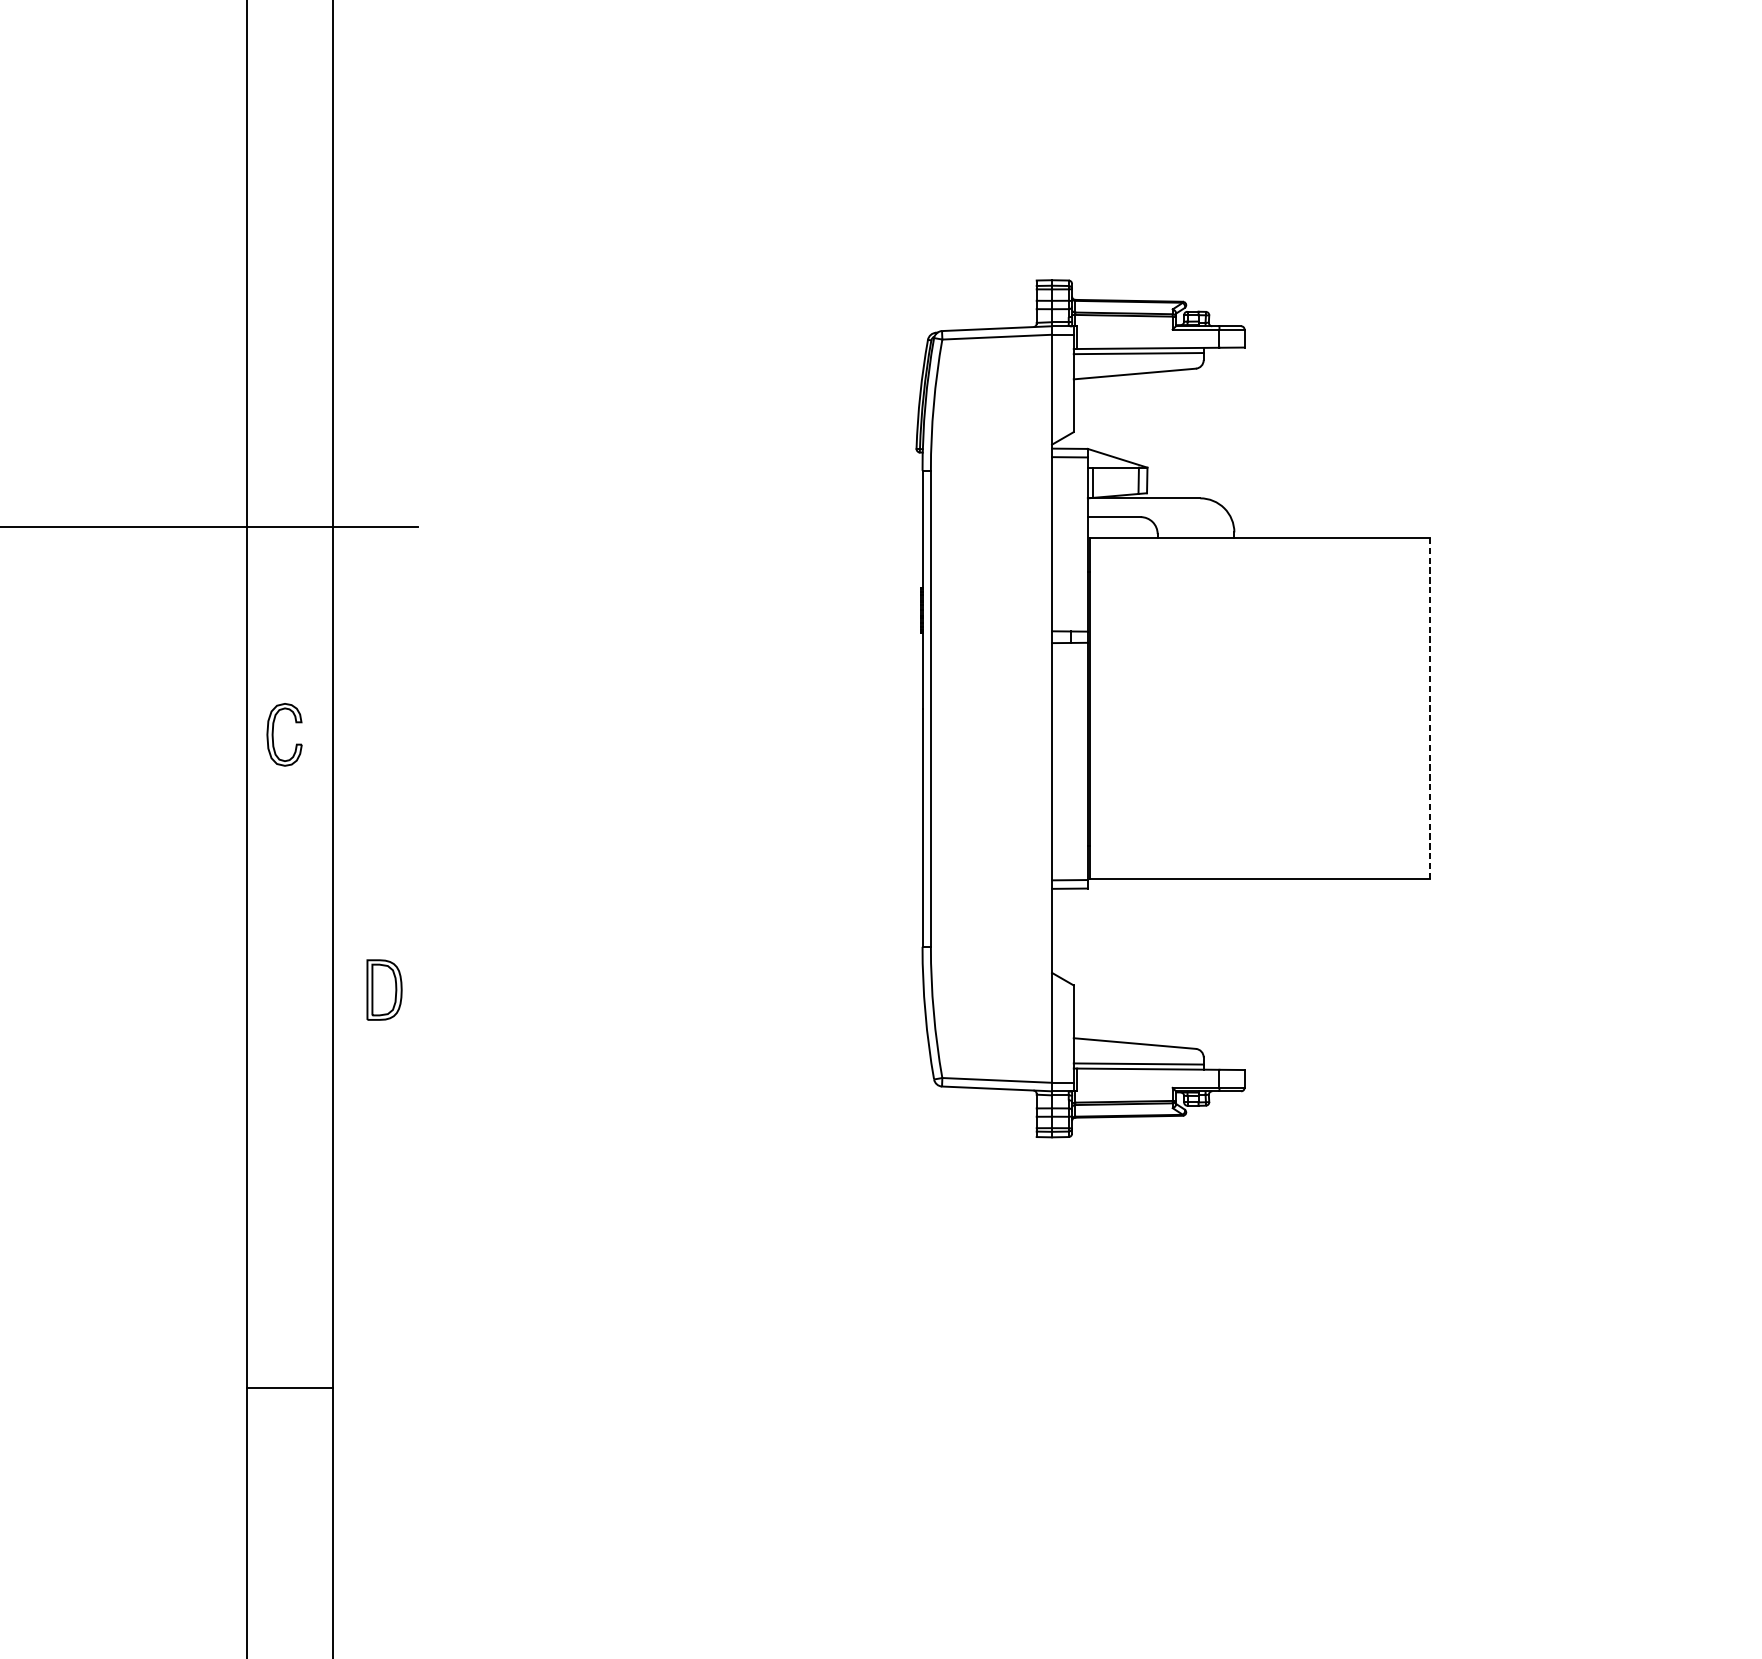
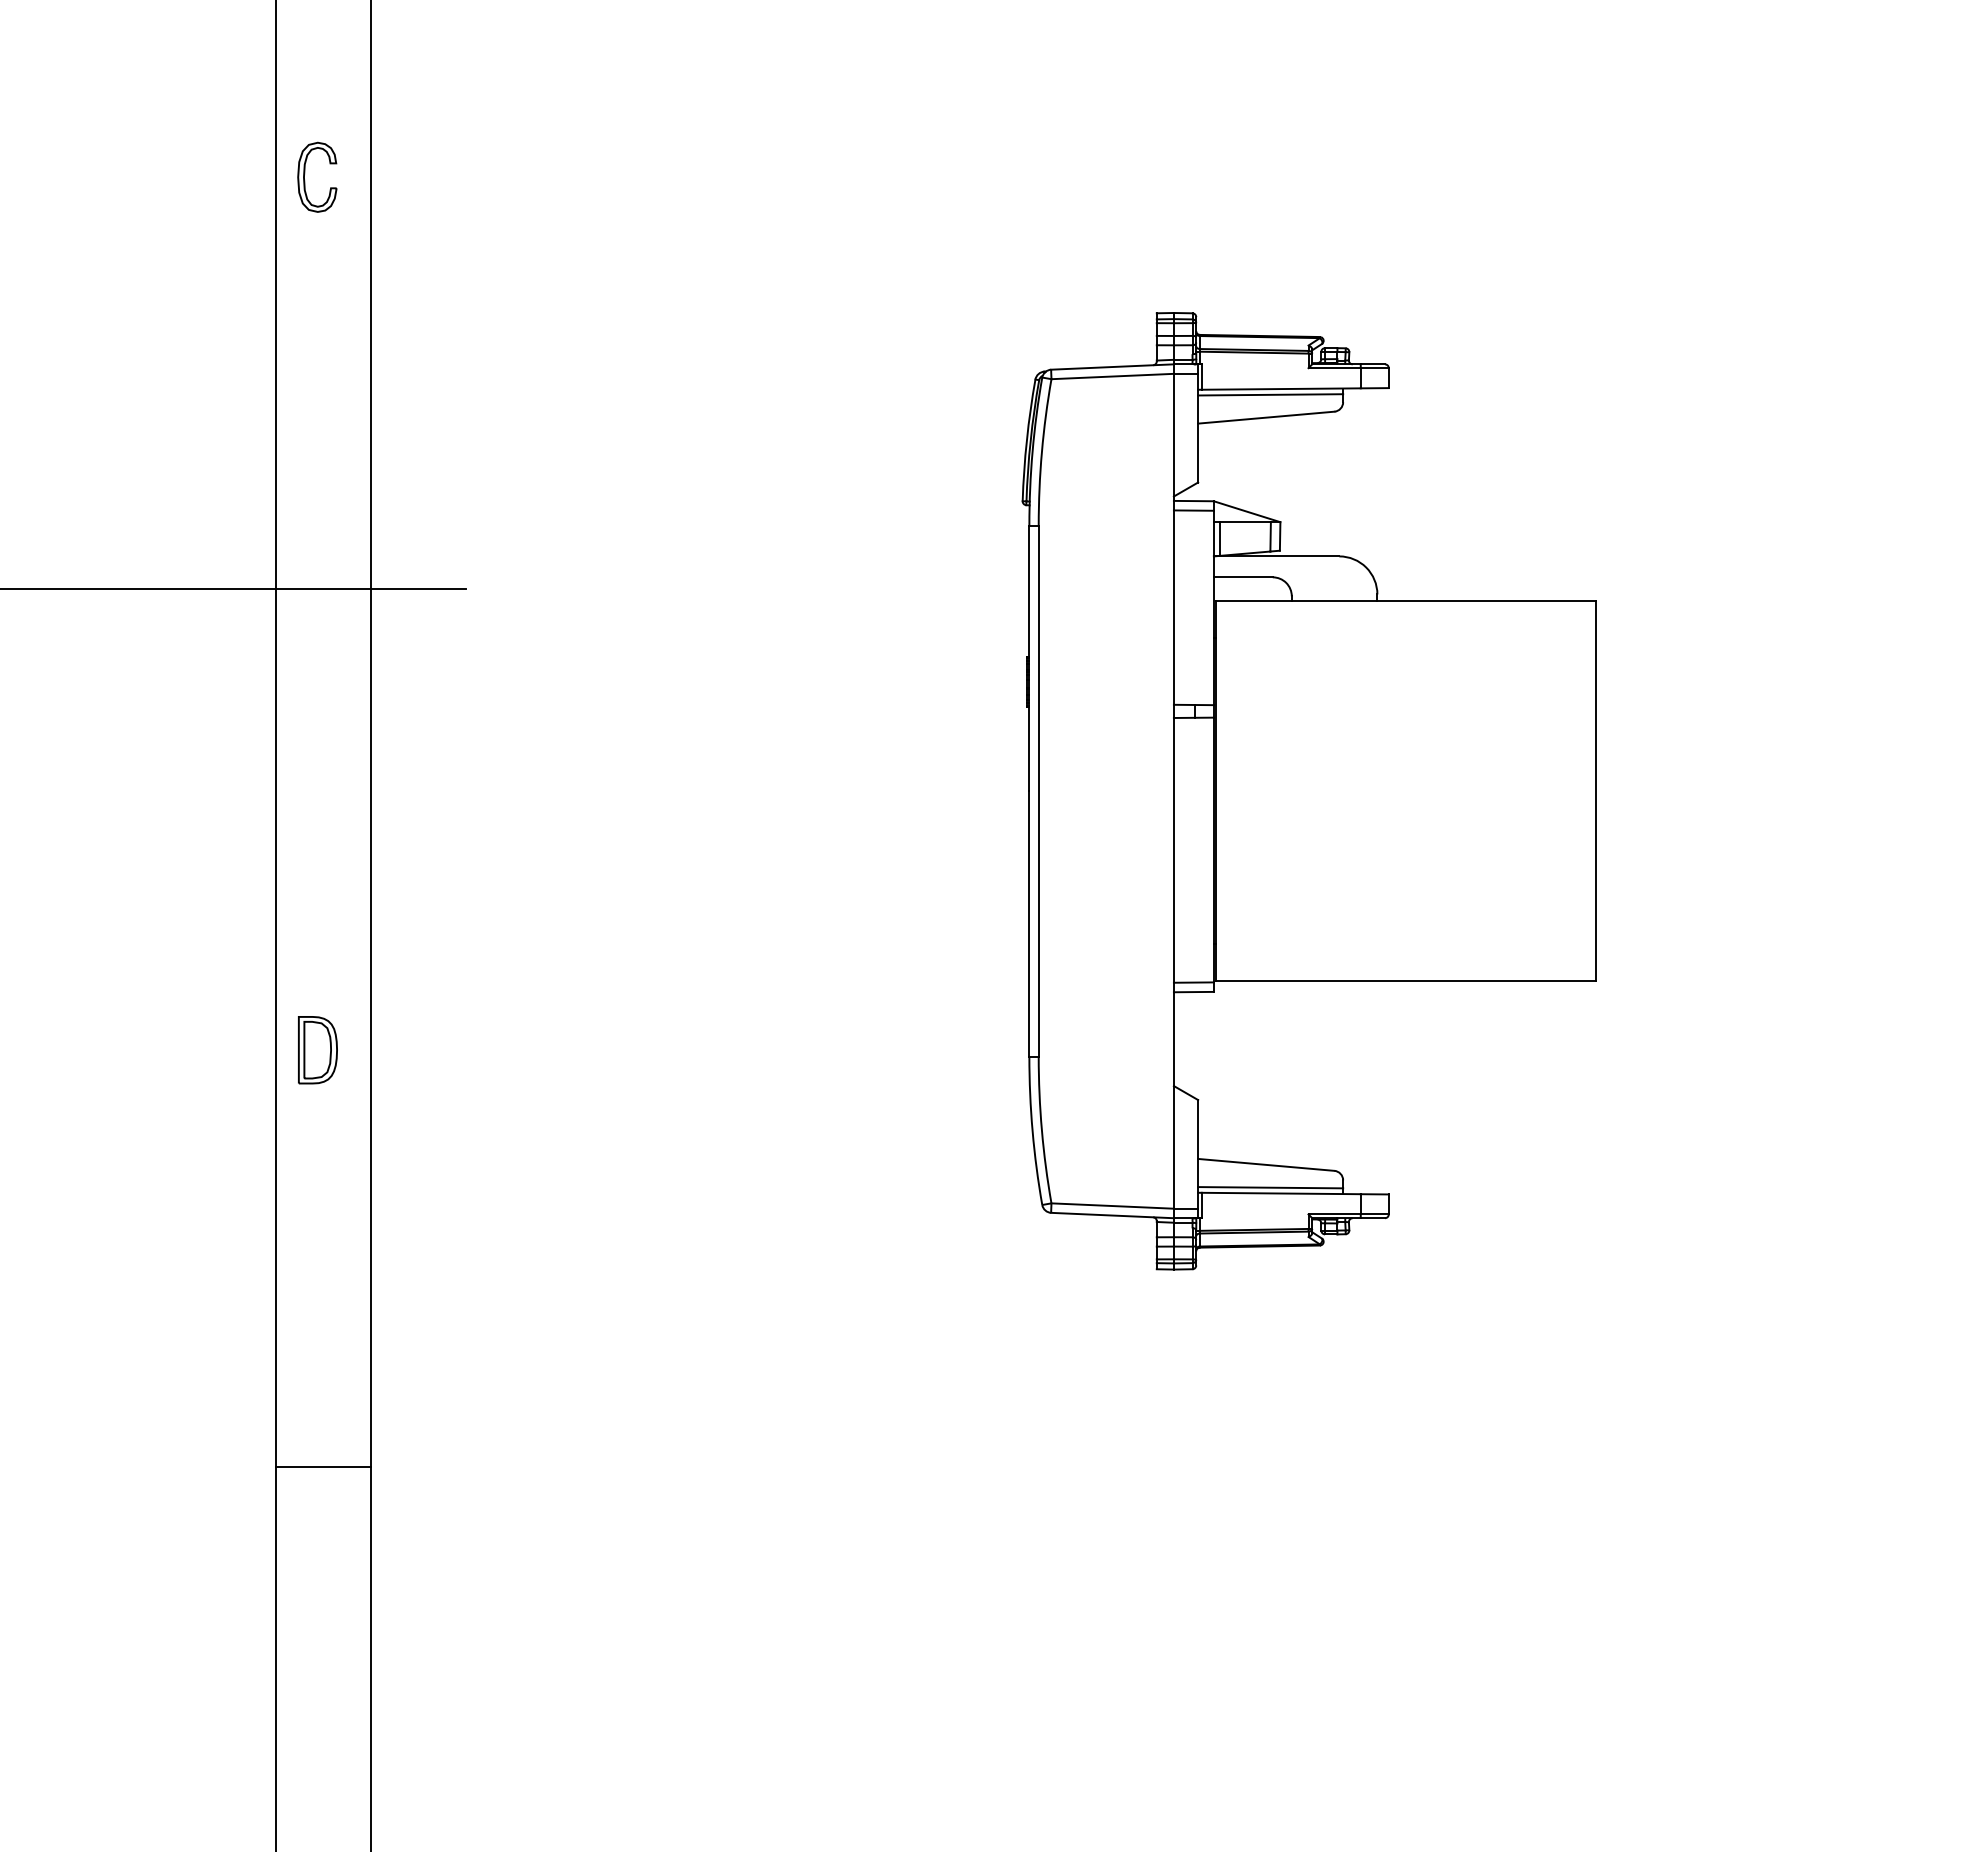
line: (1430, 708) -> (1596, 790), dashed -> solid
part: (273, 731) -> (305, 173), moved
part: (384, 990) -> (317, 1050), moved
line: (289, 1388) -> (322, 1466), moved

